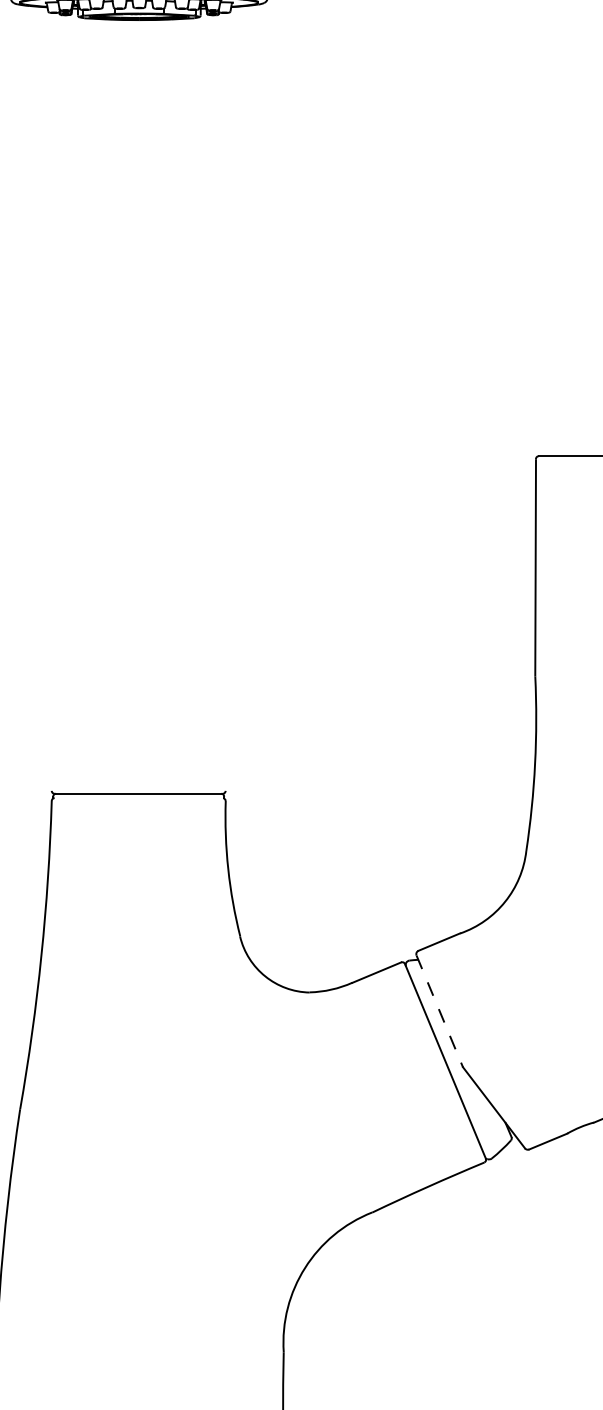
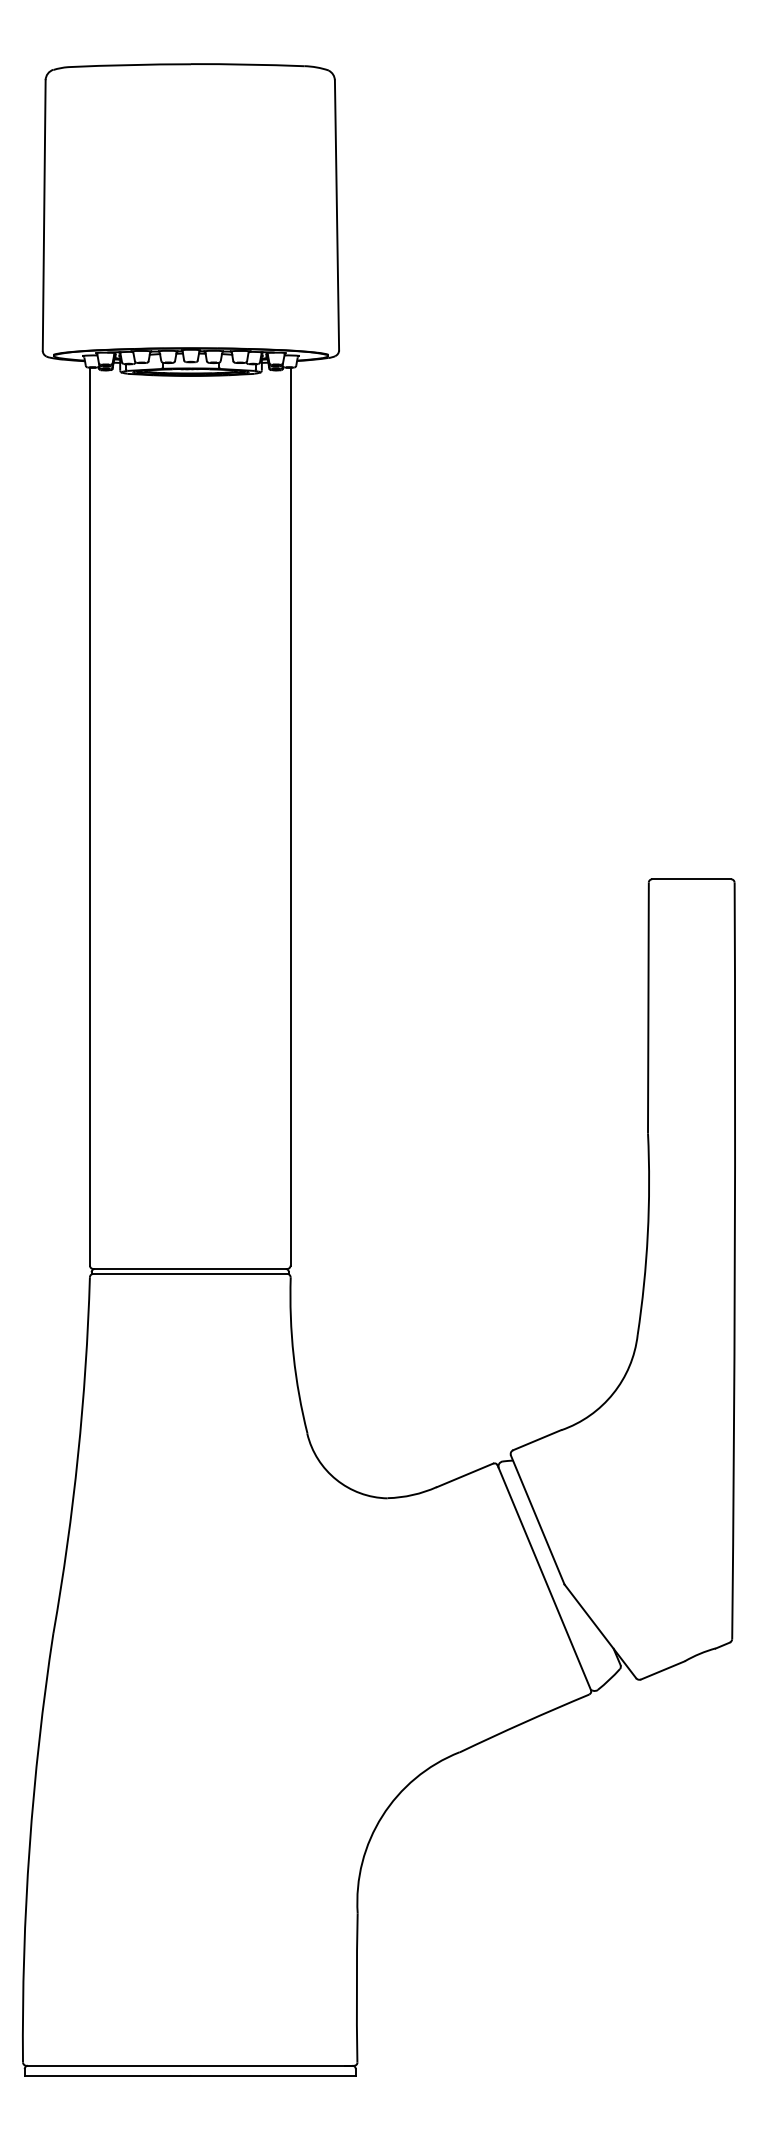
line: (51, 401) -> (89, 816), added
line: (225, 401) -> (290, 816), added
line: (138, 797) -> (189, 1273), added
line: (439, 1011) -> (537, 1520), dashed -> solid

